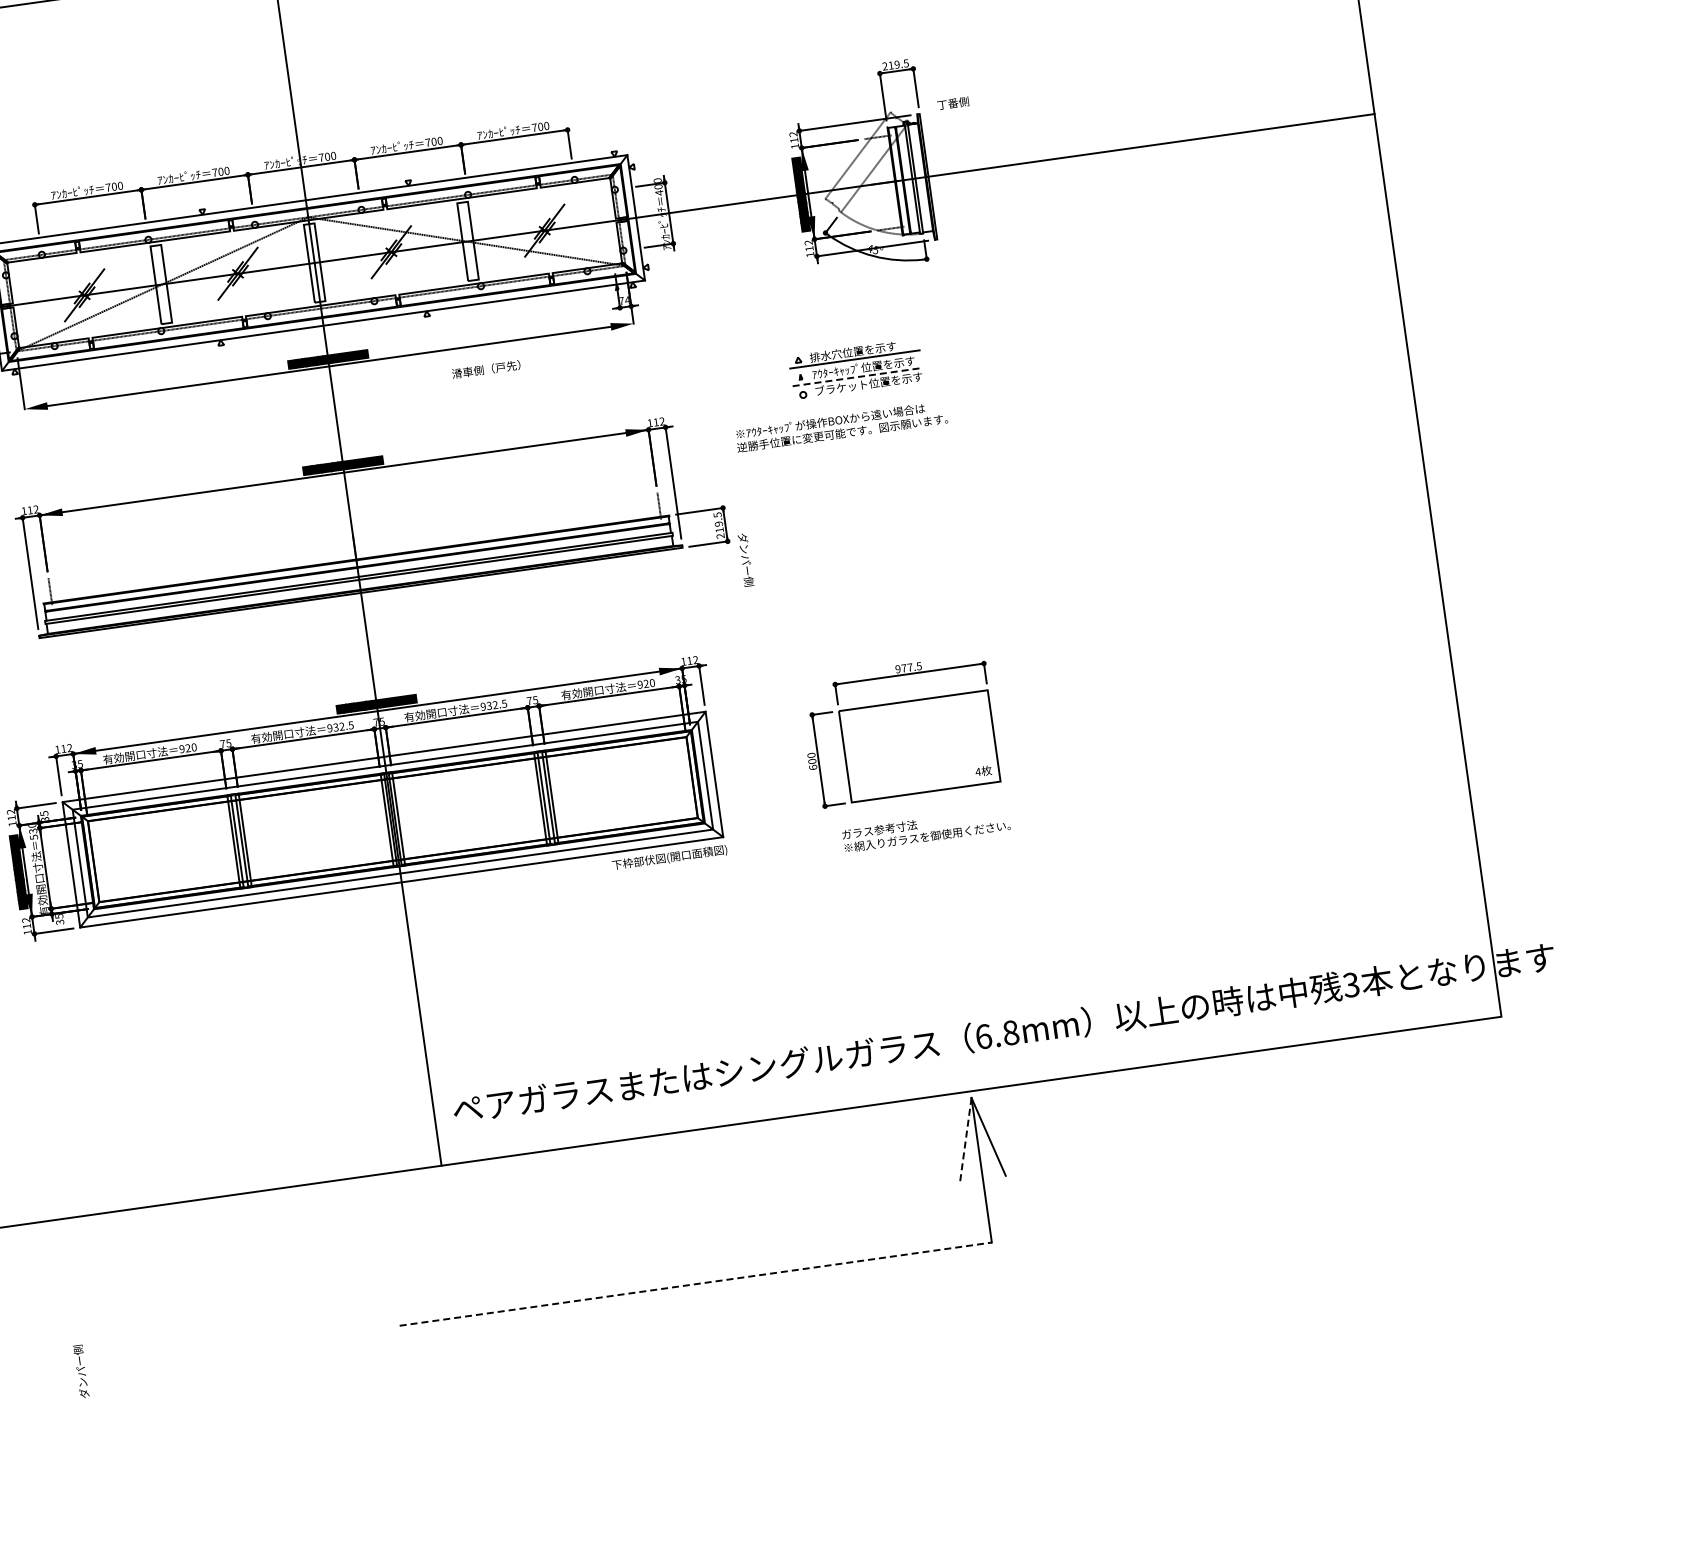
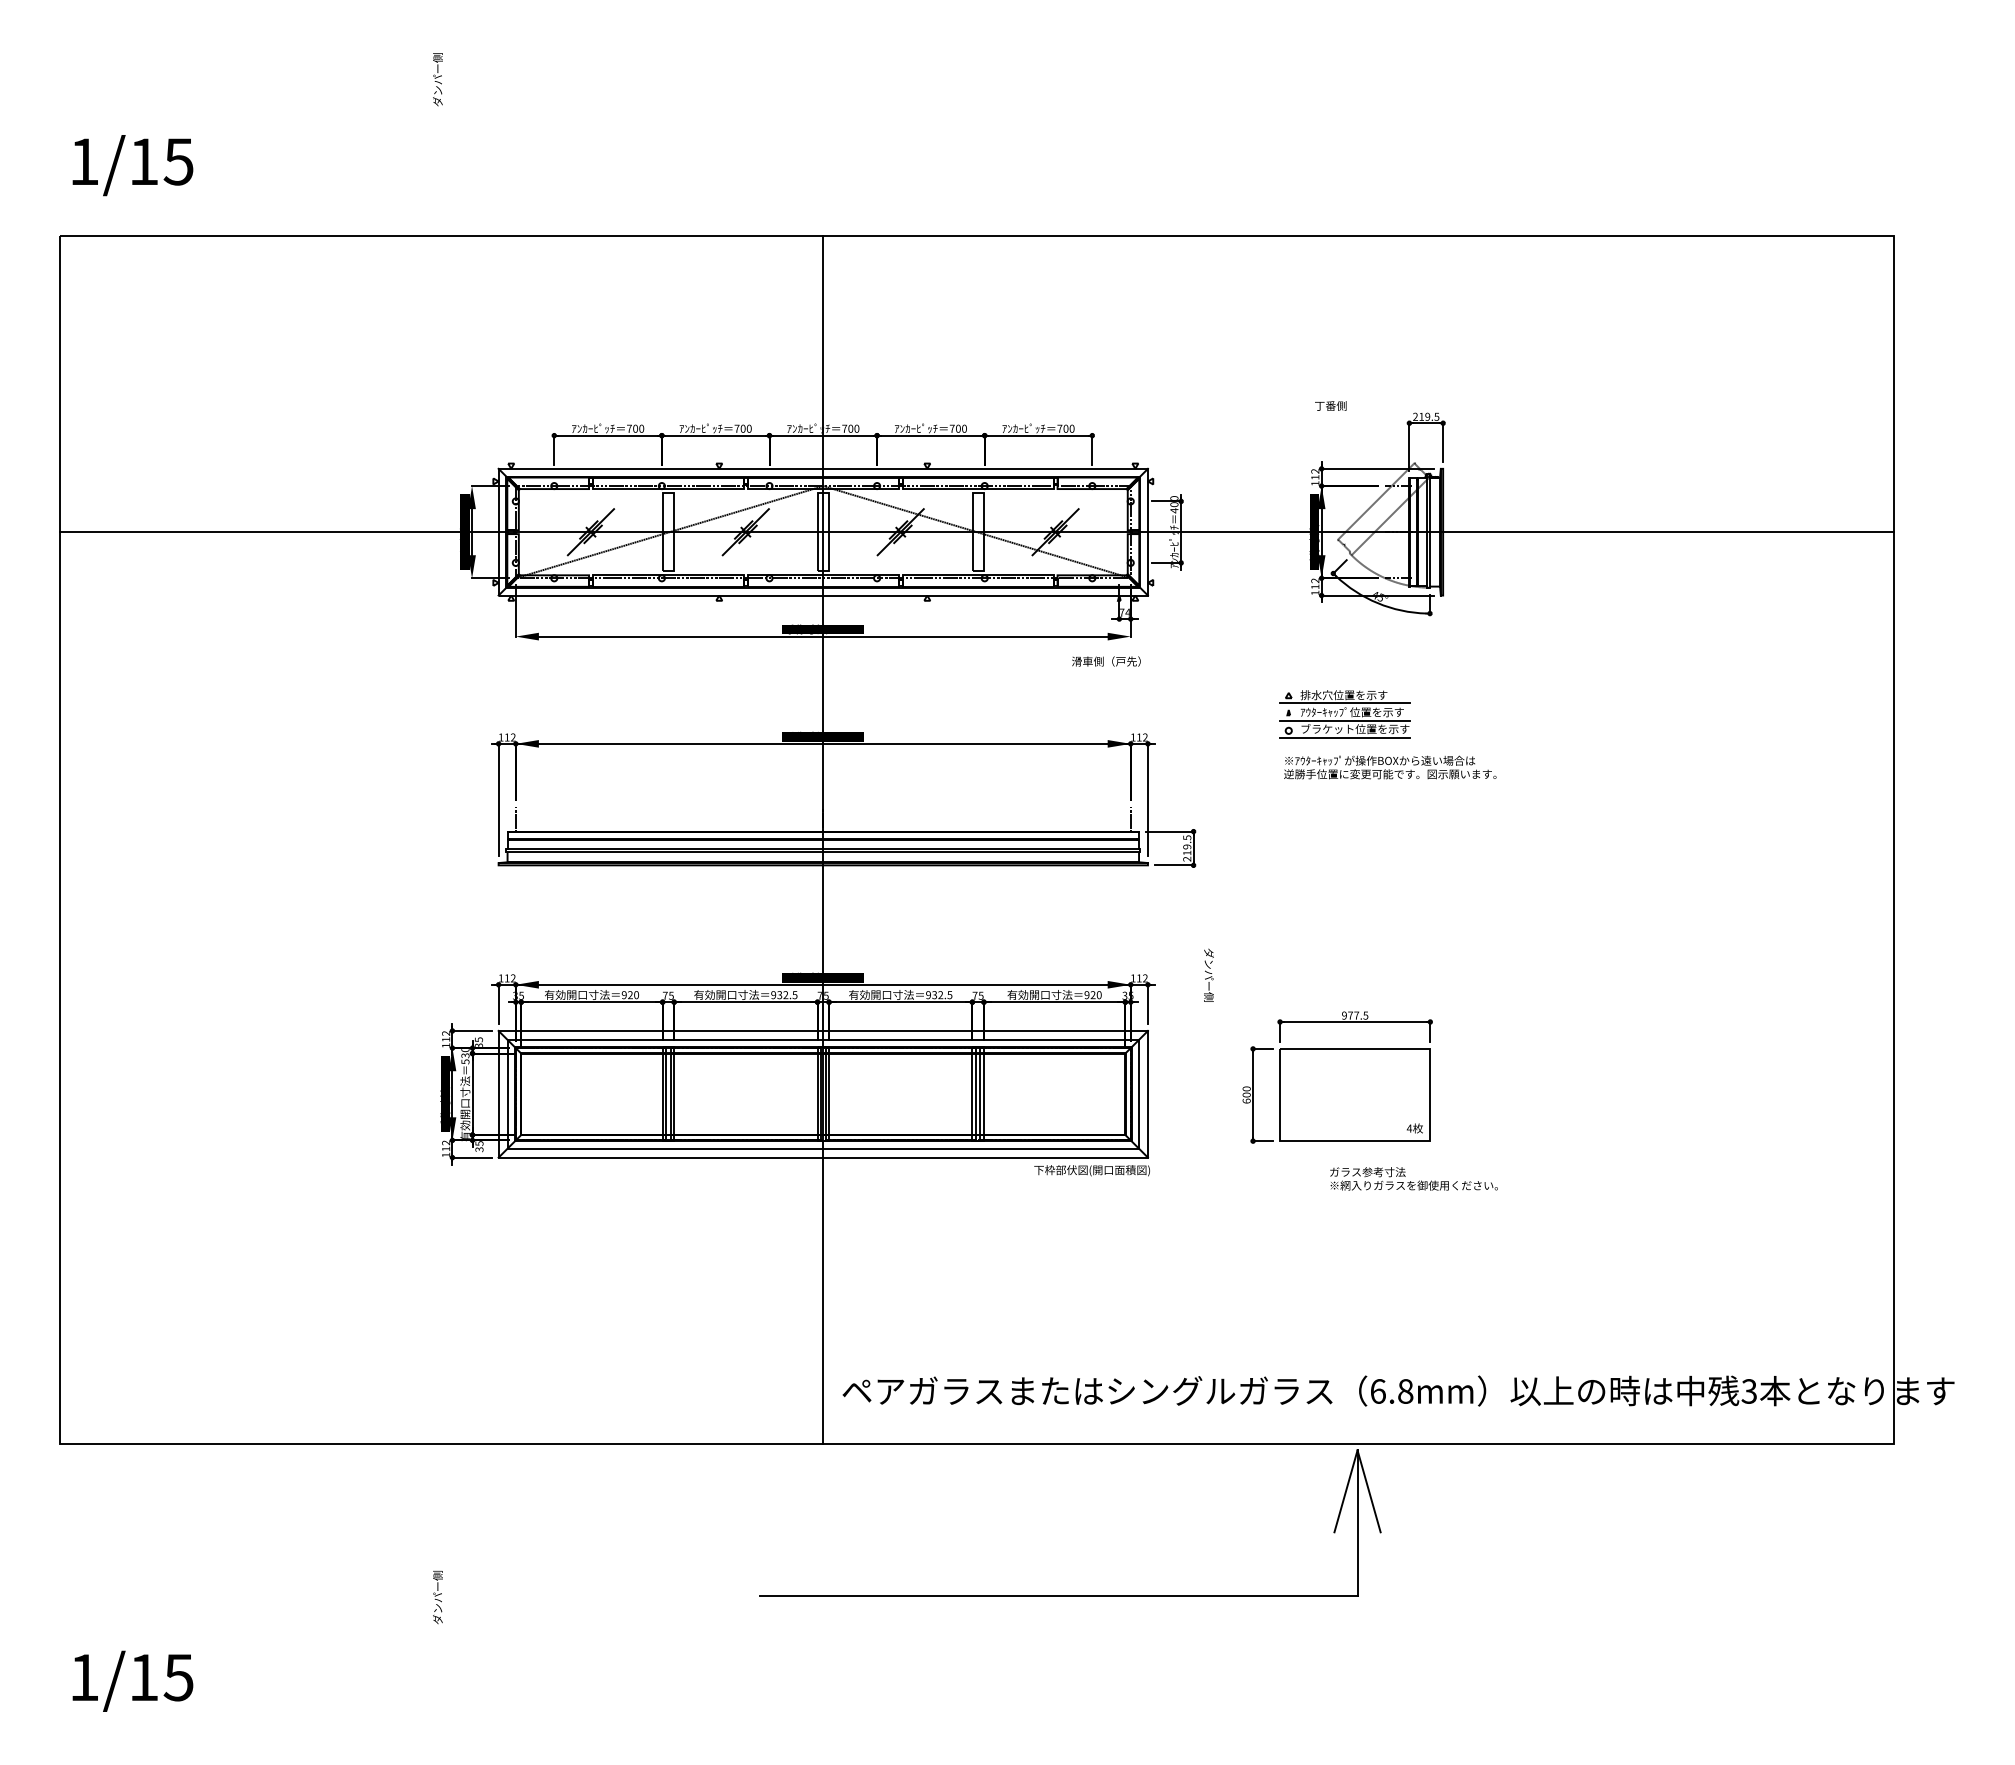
text: (952, 102) -> (1330, 405), moved
text: (486, 369) -> (1106, 661), moved
line: (858, 376) -> (1345, 720), dashed -> solid
line: (859, 393) -> (1344, 737), added
text: (841, 426) -> (1390, 767), moved
text: (745, 559) -> (1208, 974), moved
text: (925, 829) -> (1413, 1178), moved
line: (966, 1140) -> (1346, 1491), dashed -> solid
line: (696, 1284) -> (1059, 1596), dashed -> solid

